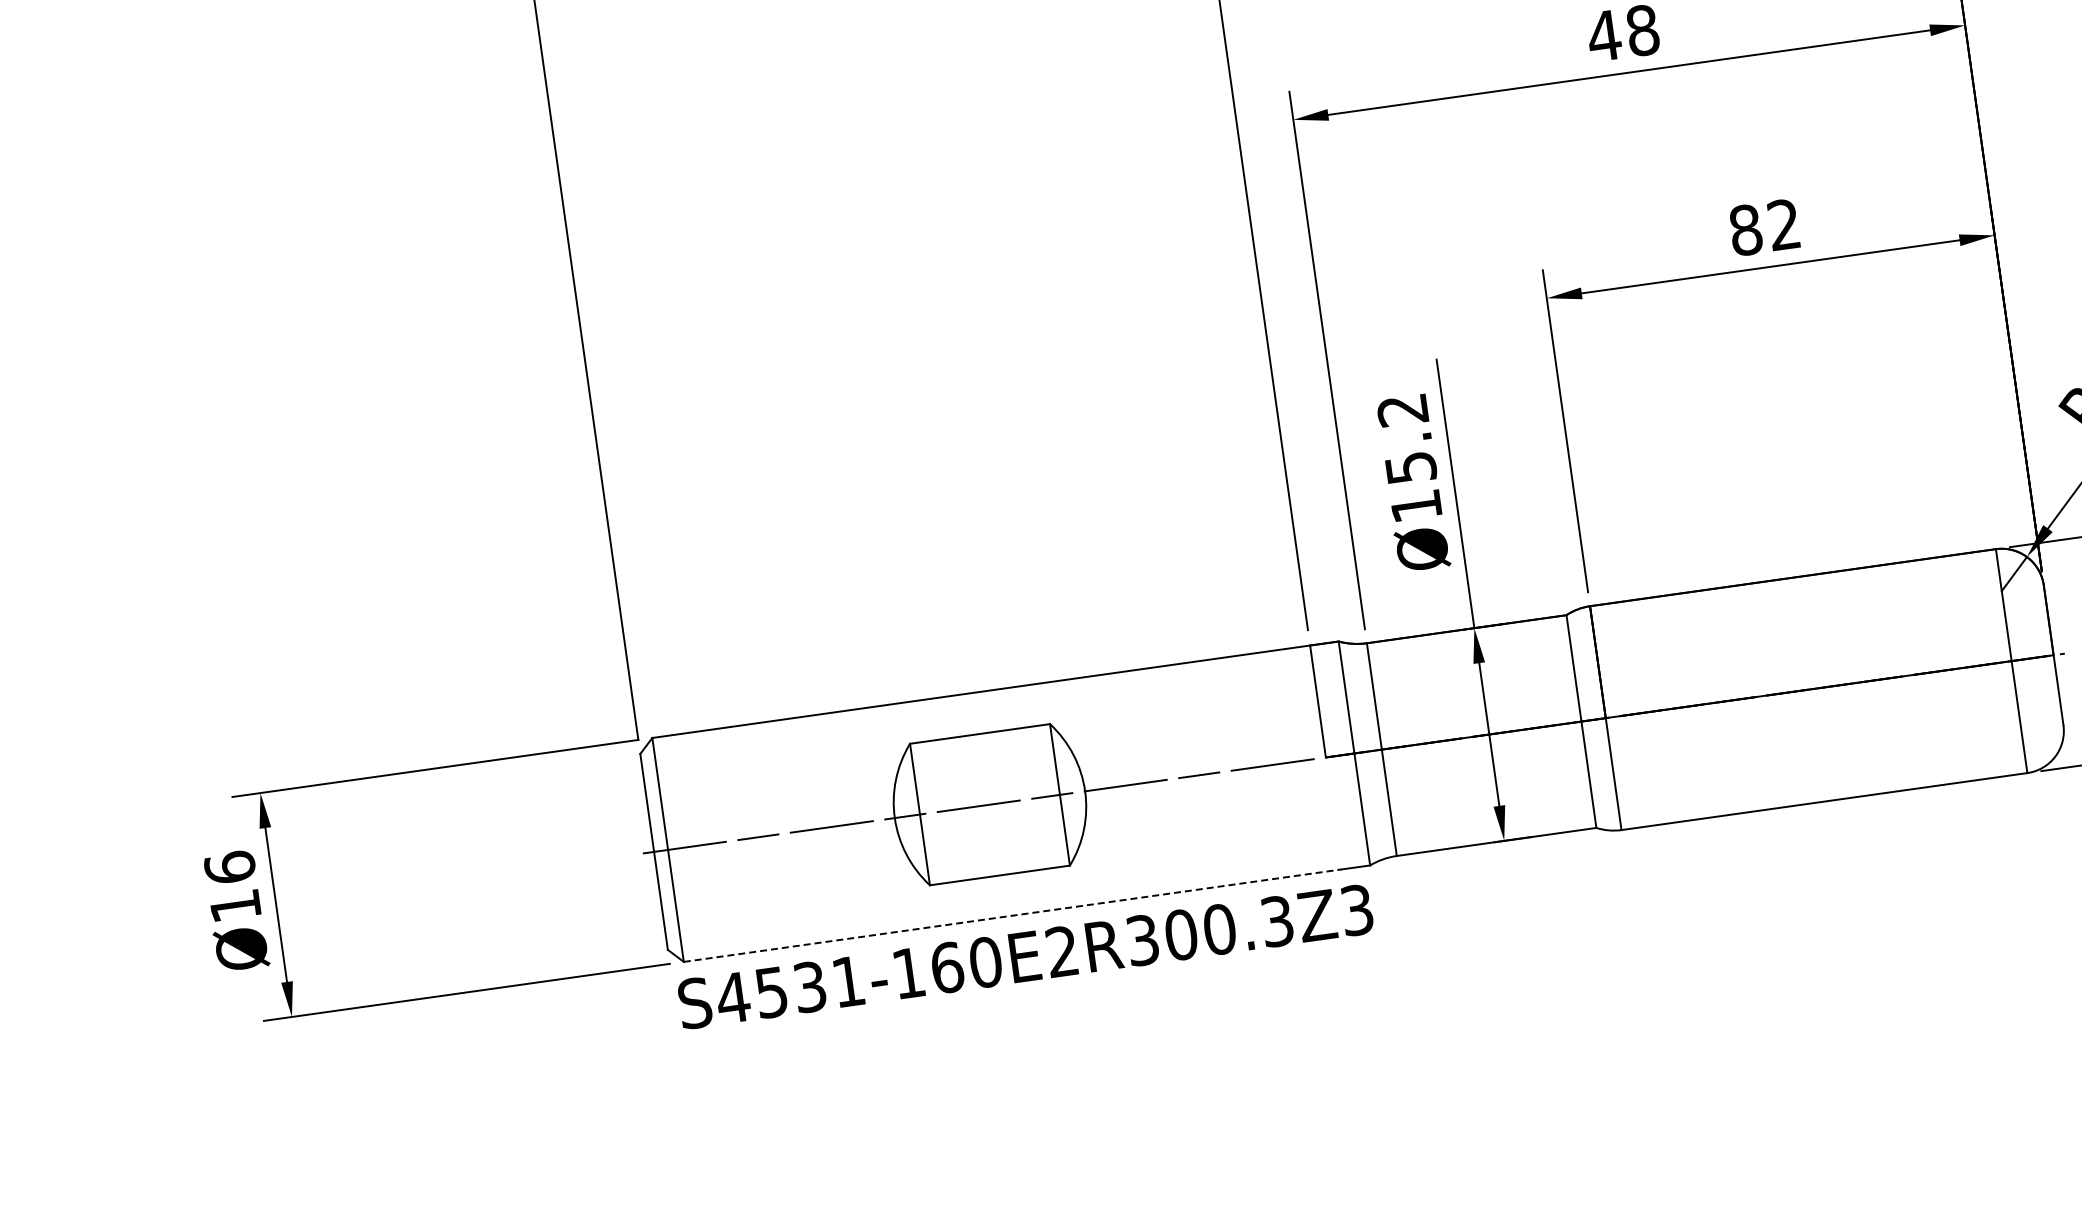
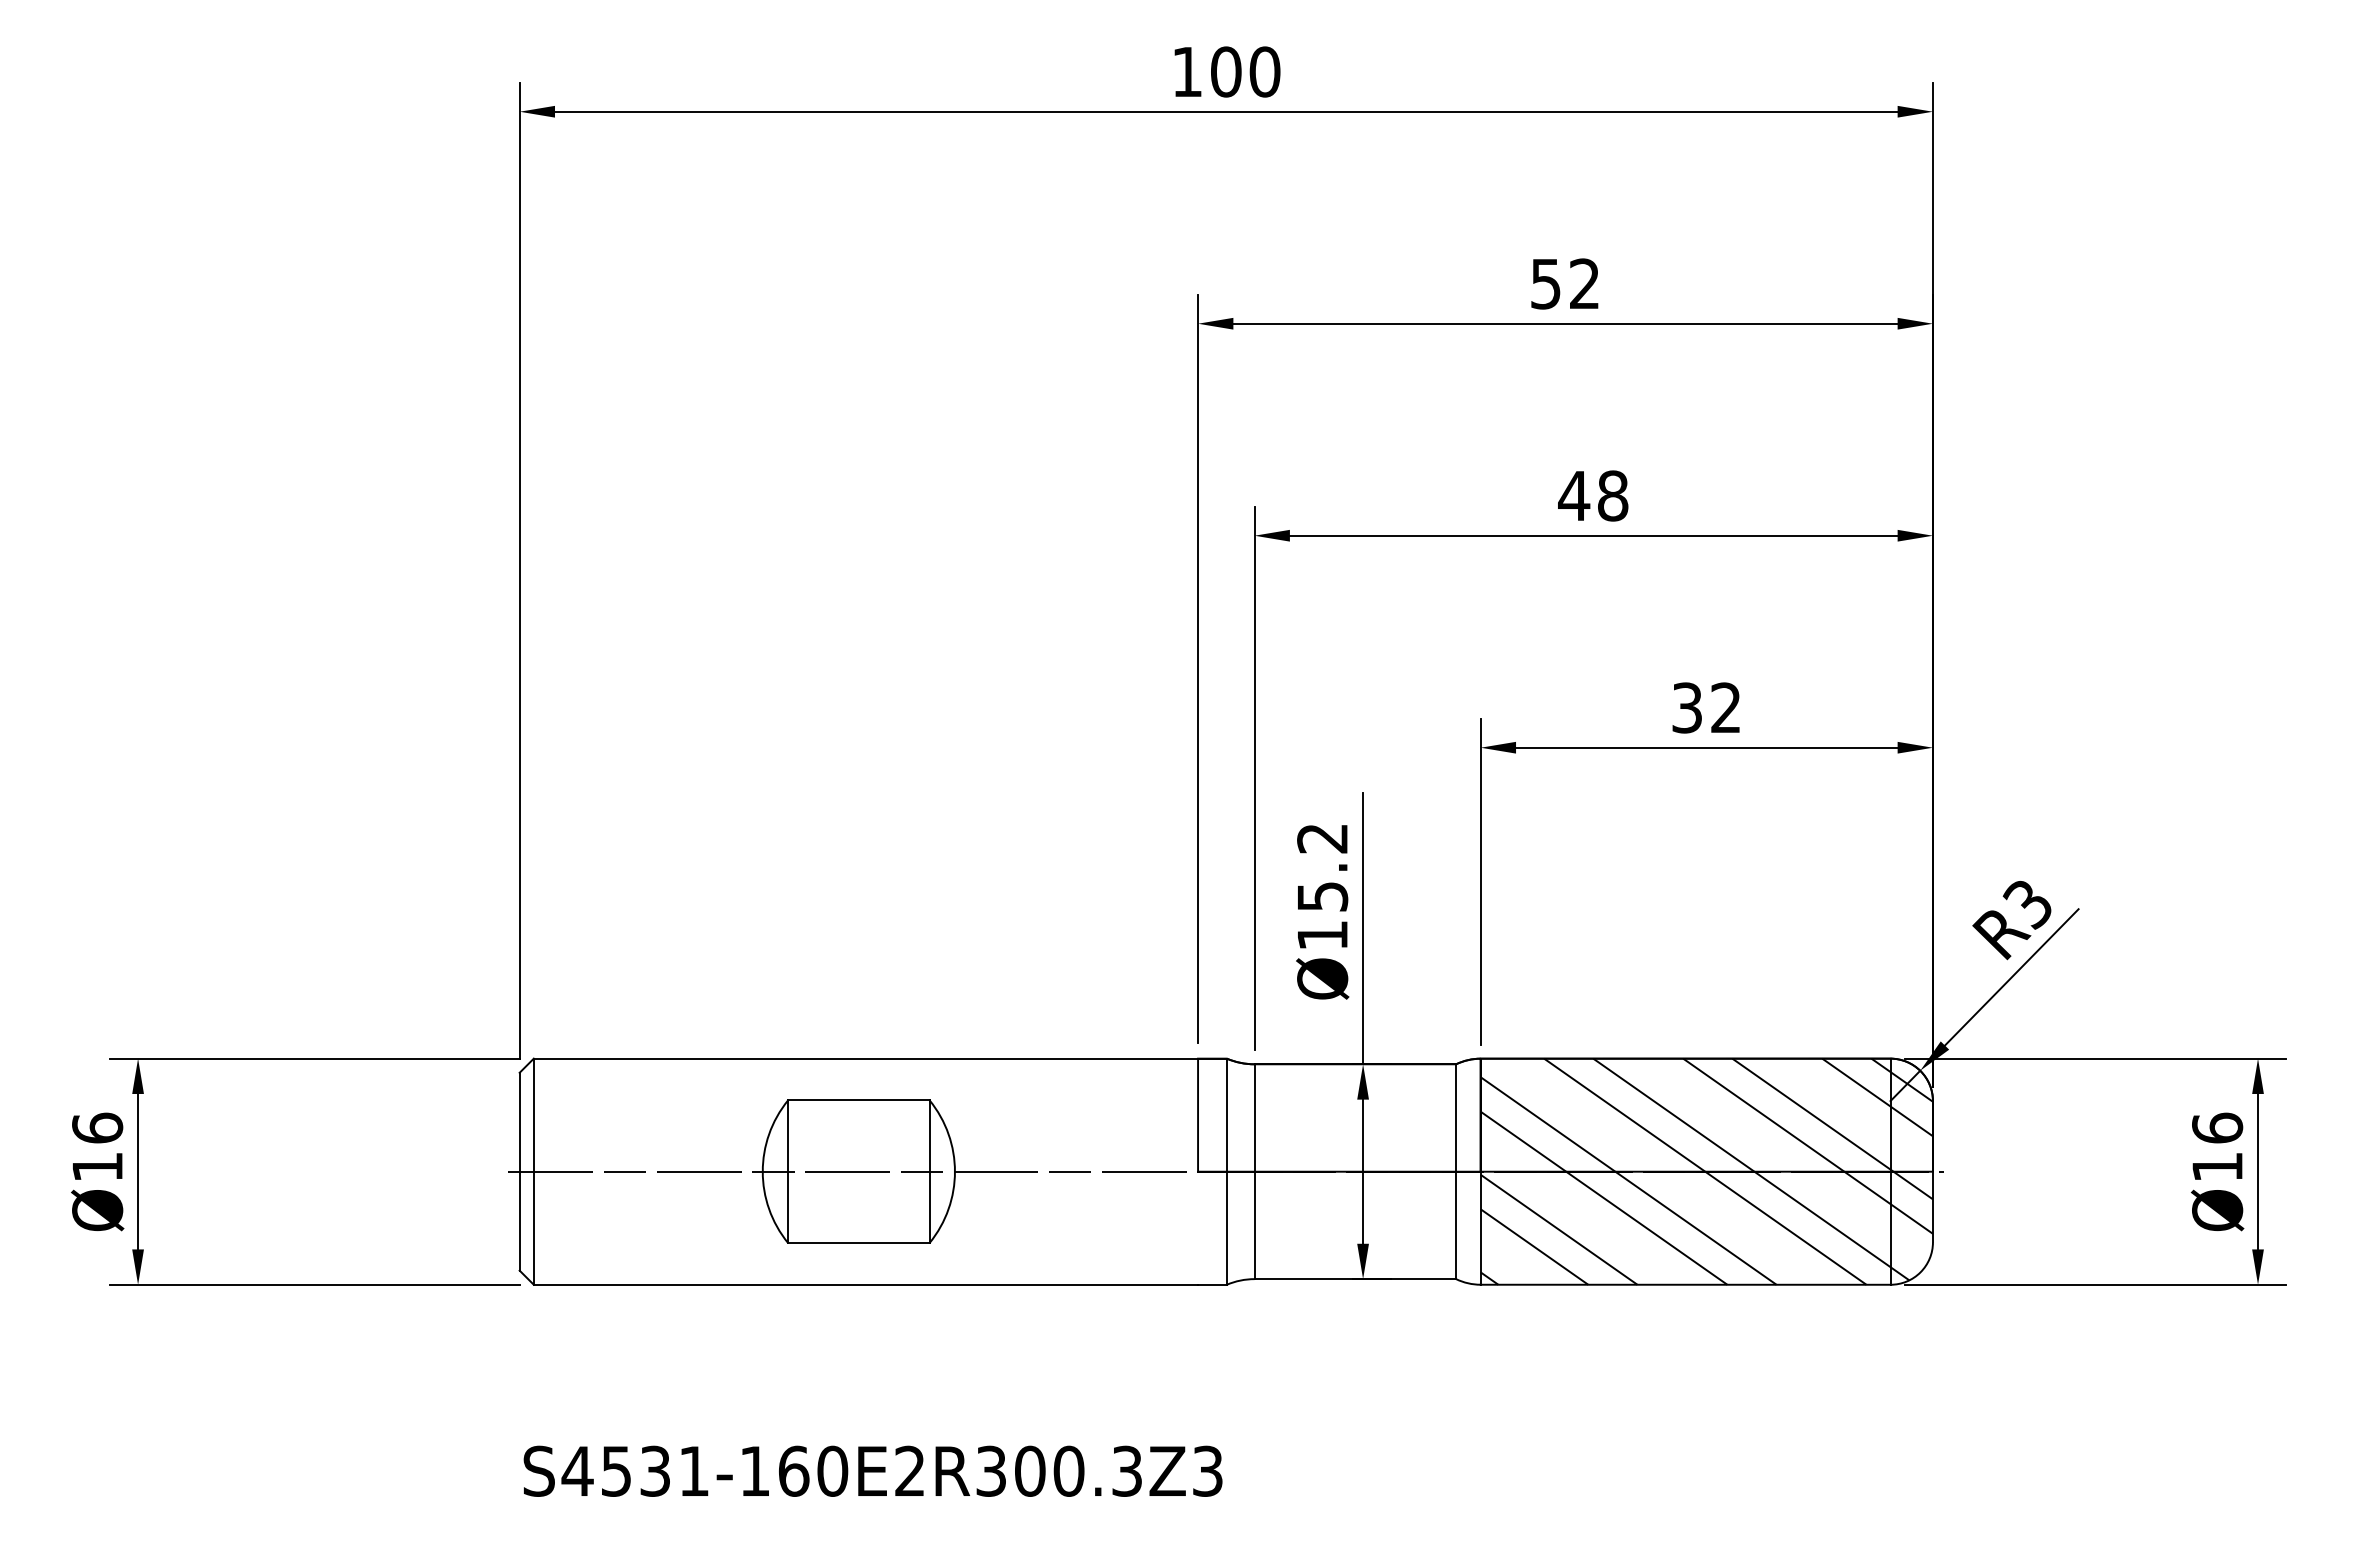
text: (1745, 229) -> (1687, 707), 82 -> 32
hatch: (1829, 686) -> (1706, 1171), added
line: (1013, 915) -> (866, 1284), dashed -> solid
text: (1025, 956) -> (872, 1470), moved

